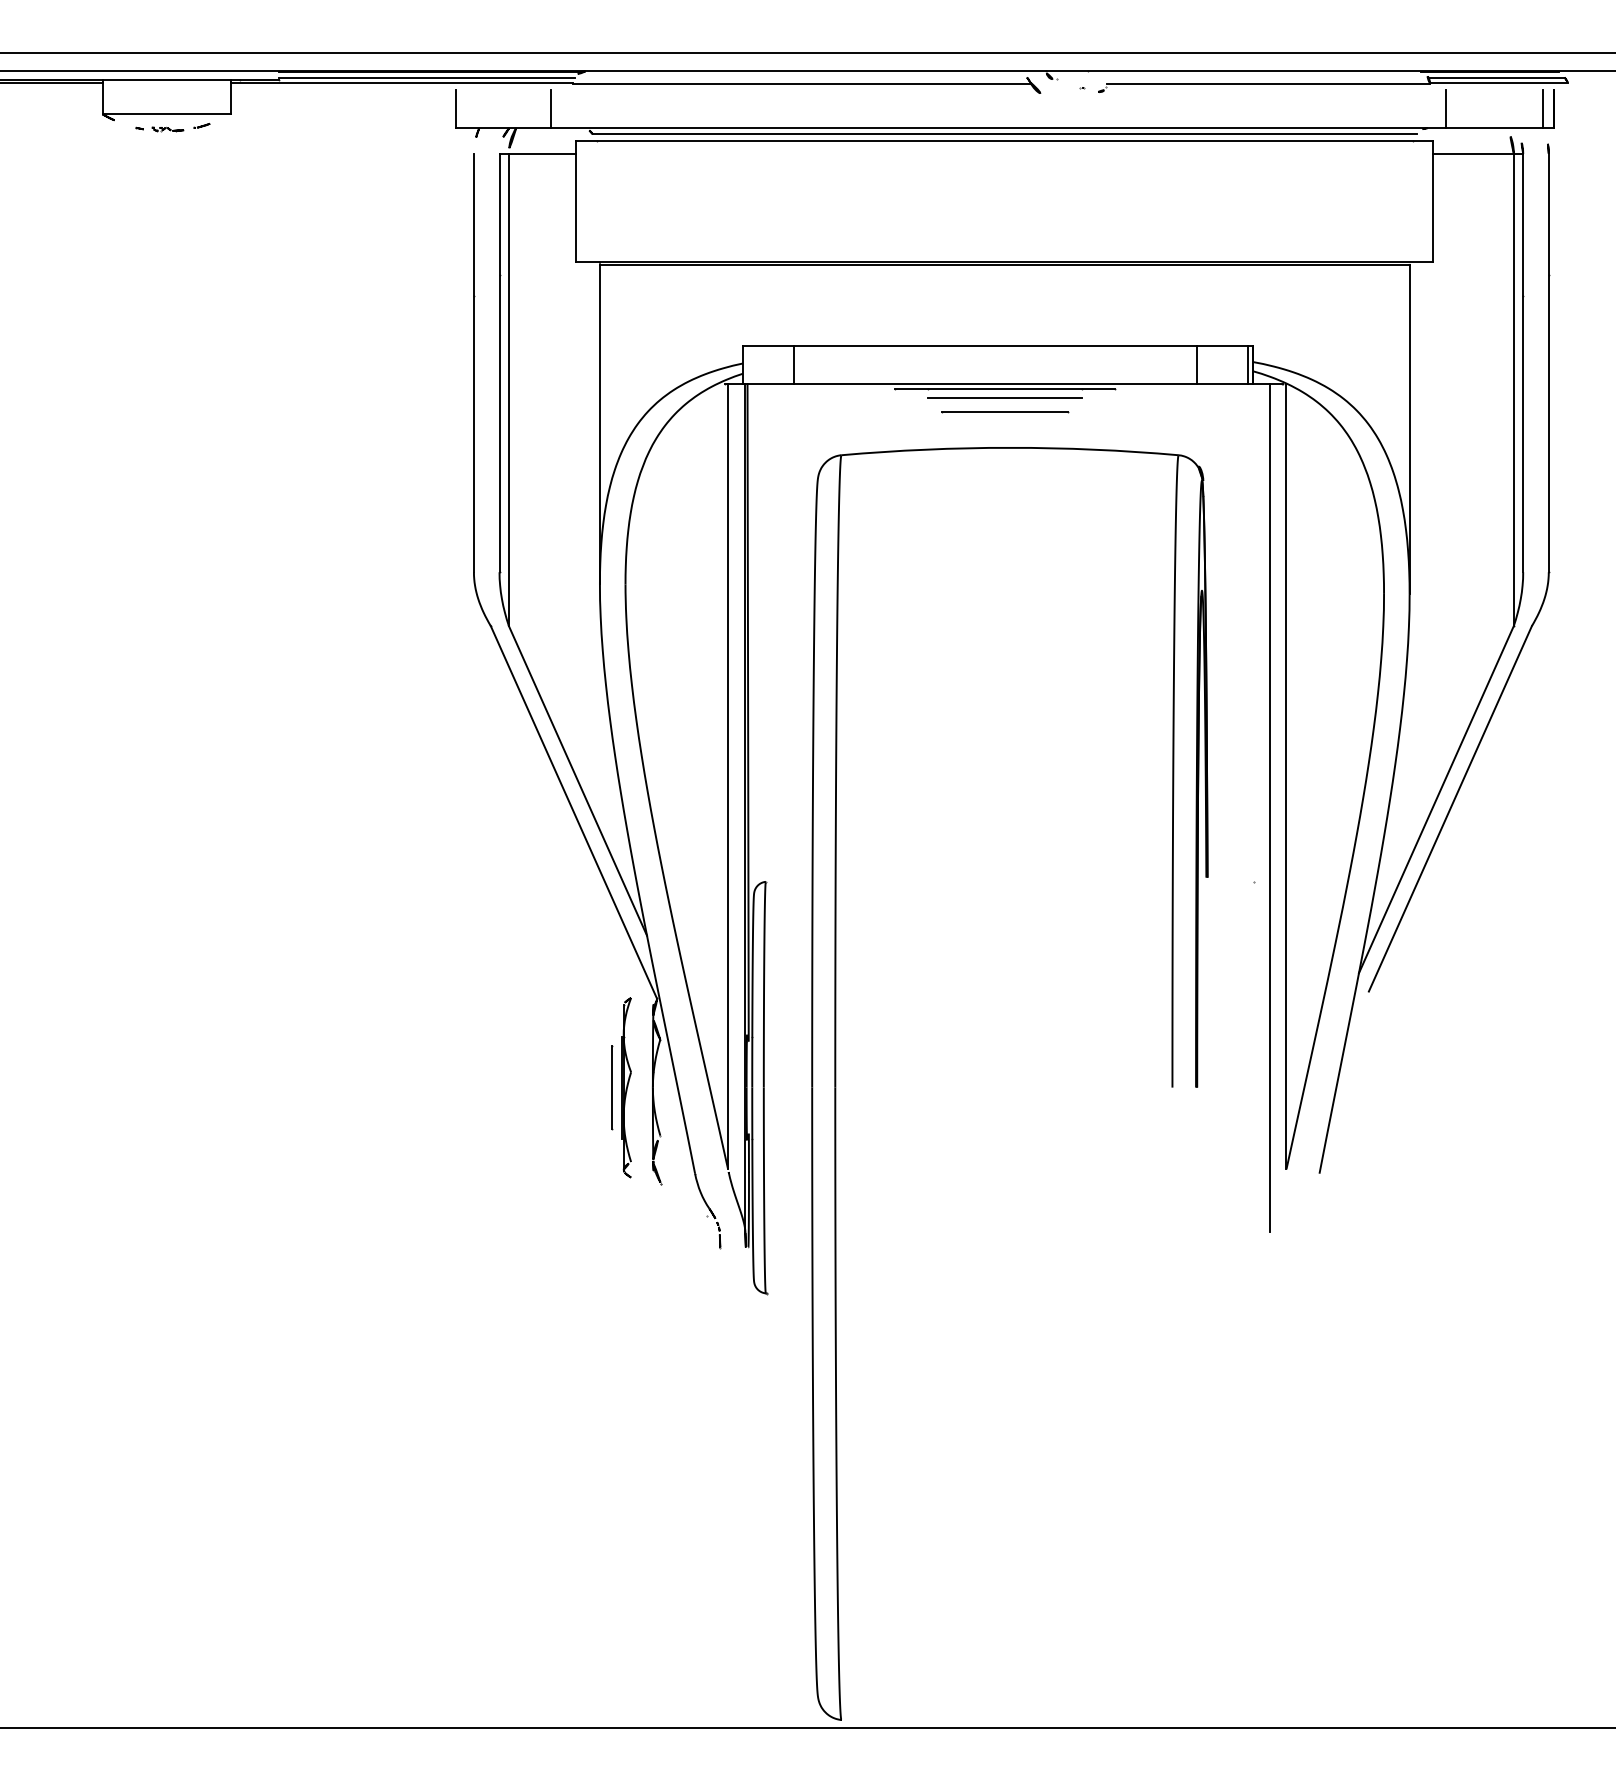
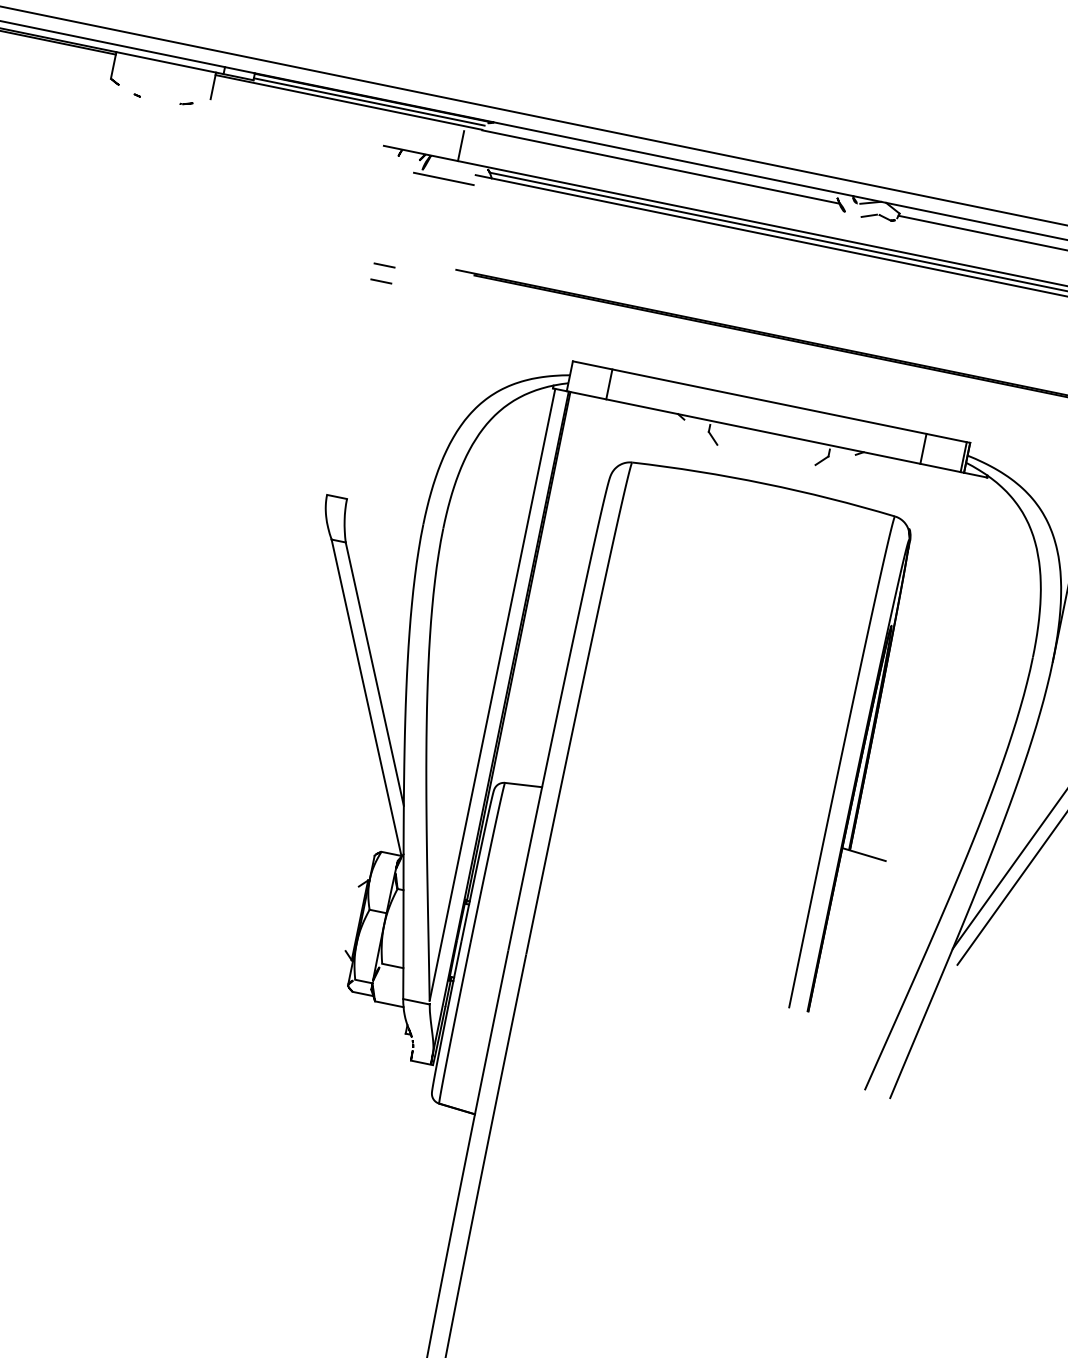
line: (455, 108) -> (386, 130), removed
line: (166, 114) -> (160, 89), removed
part: (167, 129) -> (159, 100), removed
line: (576, 201) -> (466, 222), removed
line: (473, 362) -> (360, 331), removed
line: (499, 362) -> (380, 335), removed
line: (508, 389) -> (383, 358), removed
line: (1004, 389) -> (769, 437), removed
line: (1004, 398) -> (768, 444), removed
line: (1004, 411) -> (766, 454), removed
line: (599, 424) -> (448, 399), removed
line: (1286, 776) -> (927, 784), removed
line: (1270, 808) -> (910, 806), removed
line: (612, 1087) -> (352, 918), removed

